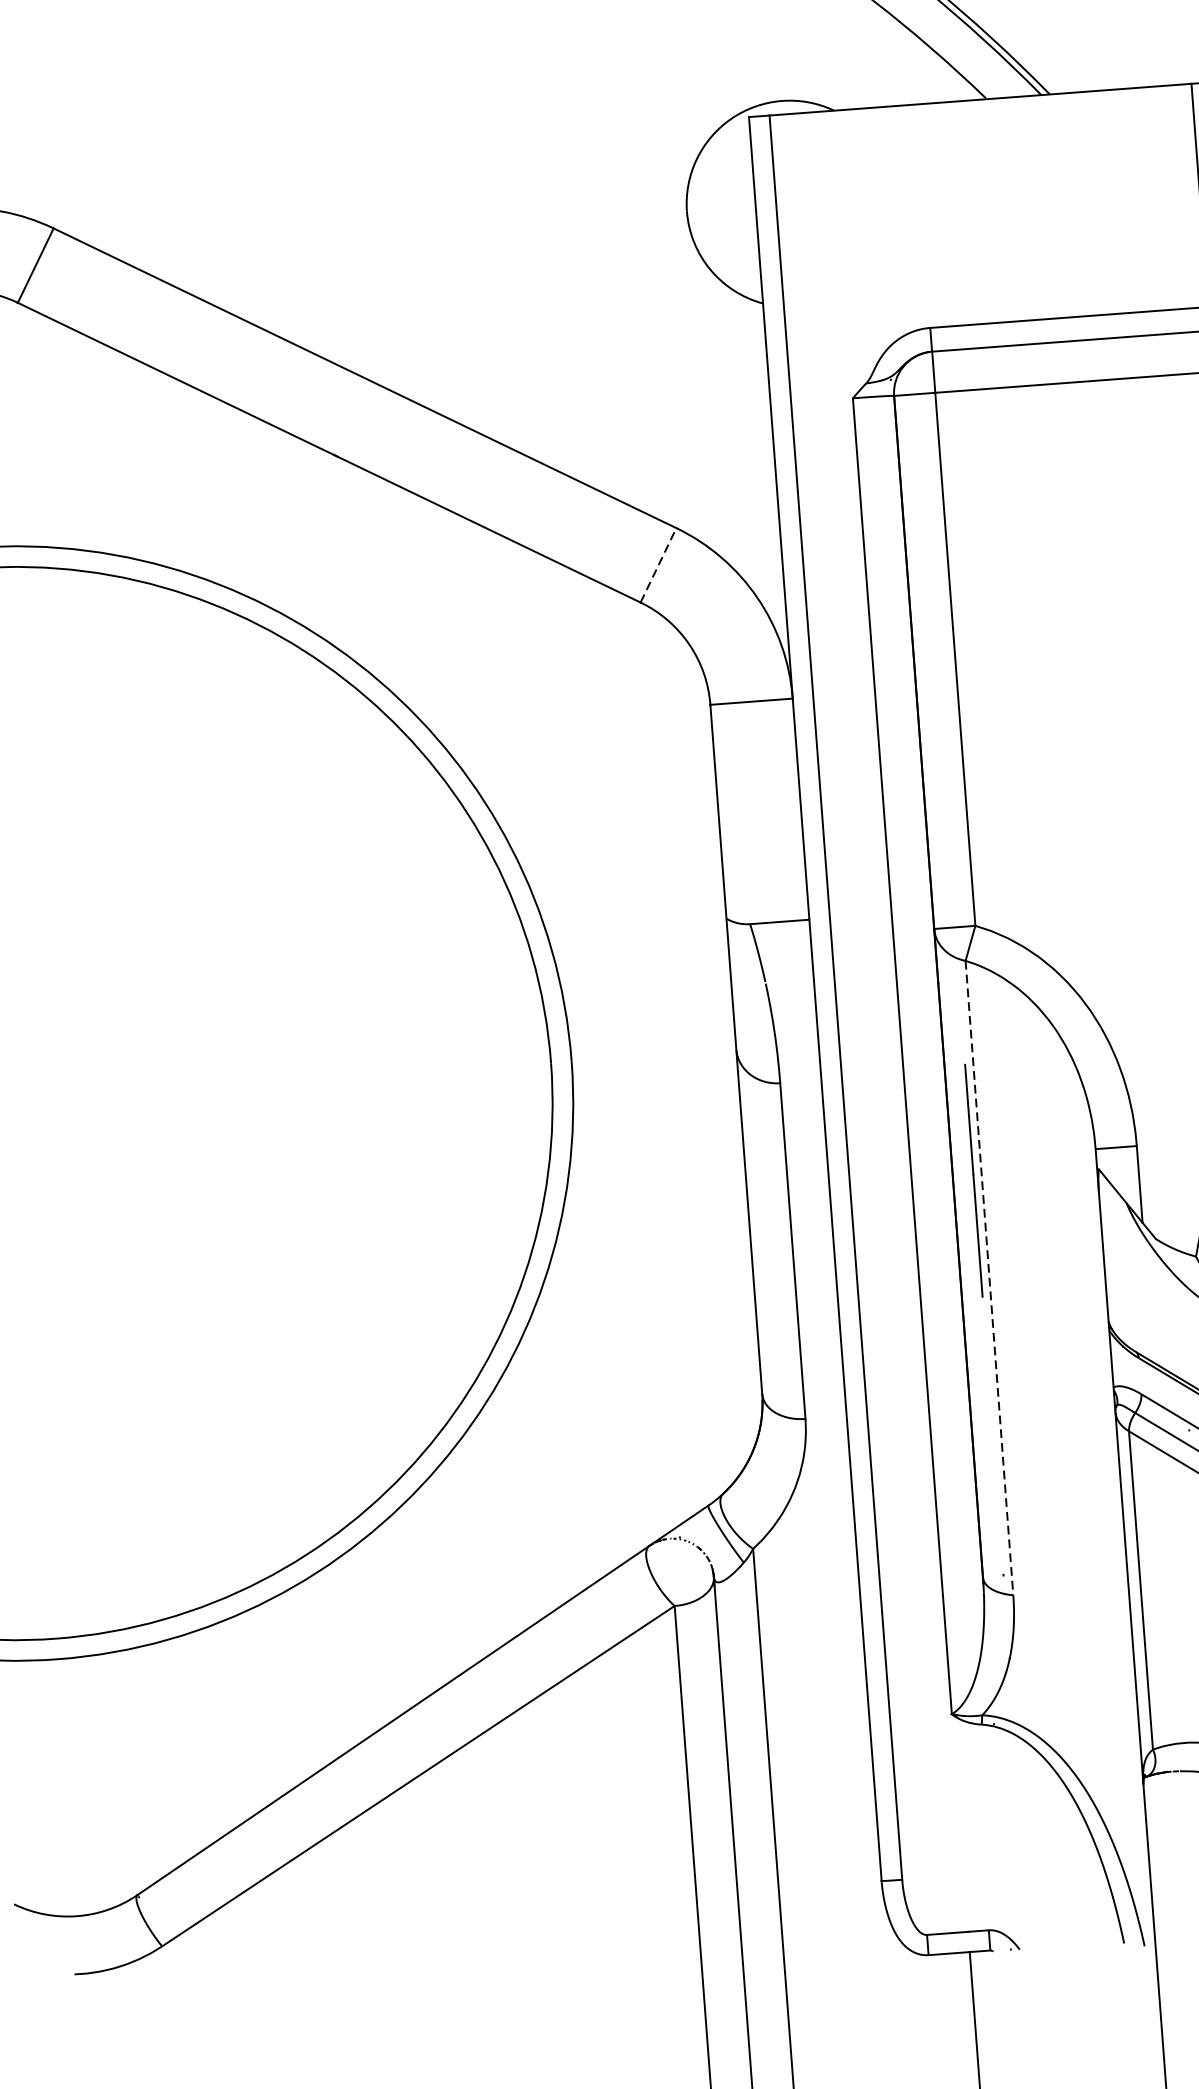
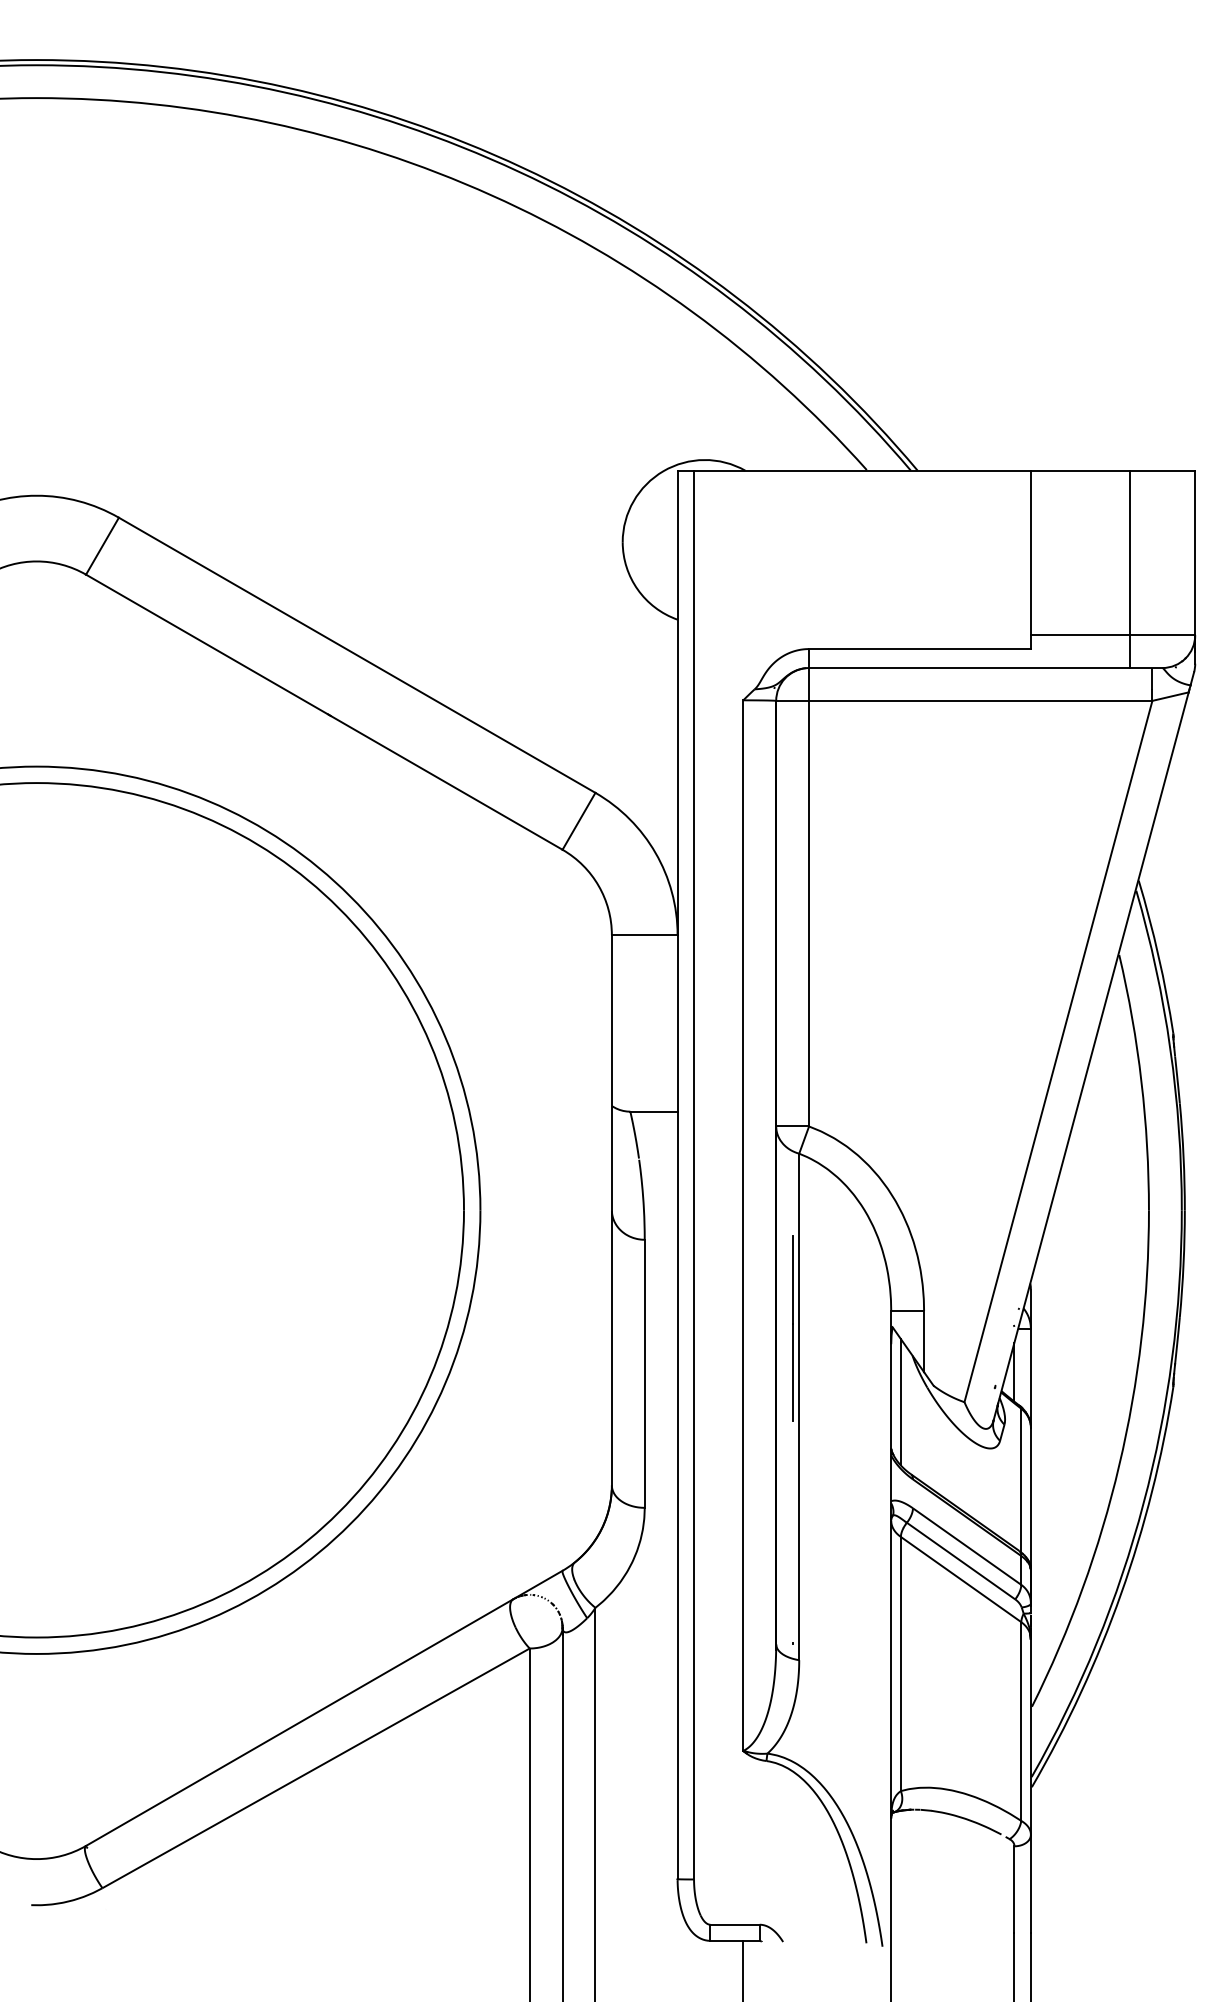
line: (659, 565) -> (579, 821), dashed -> solid
line: (1115, 1262) -> (900, 1402), added
line: (989, 1278) -> (799, 1407), dashed -> solid

